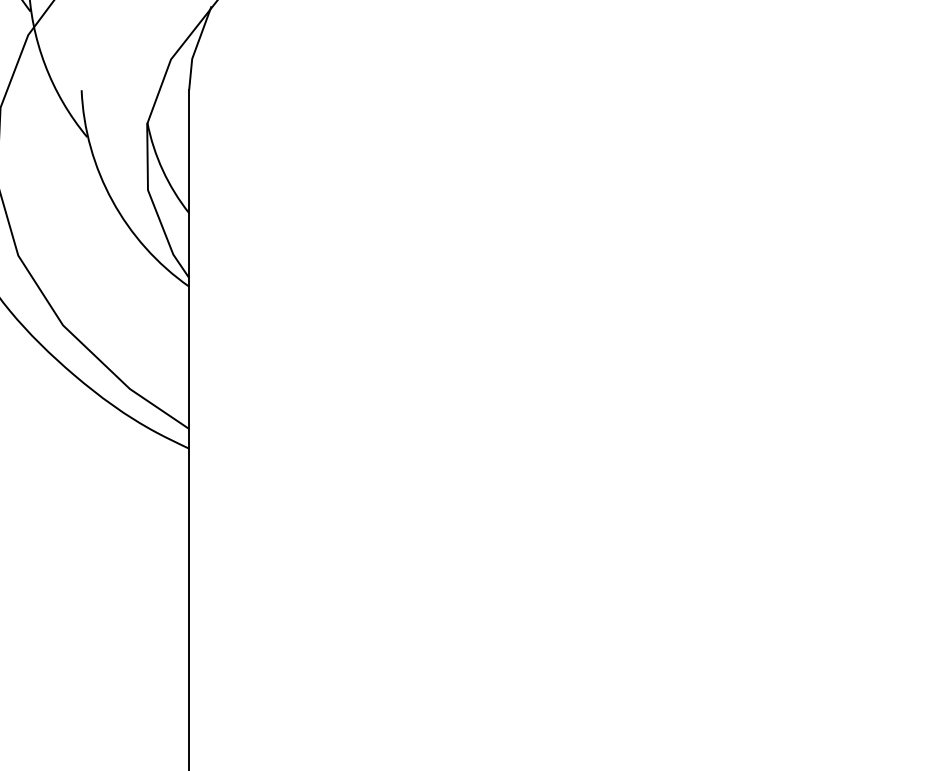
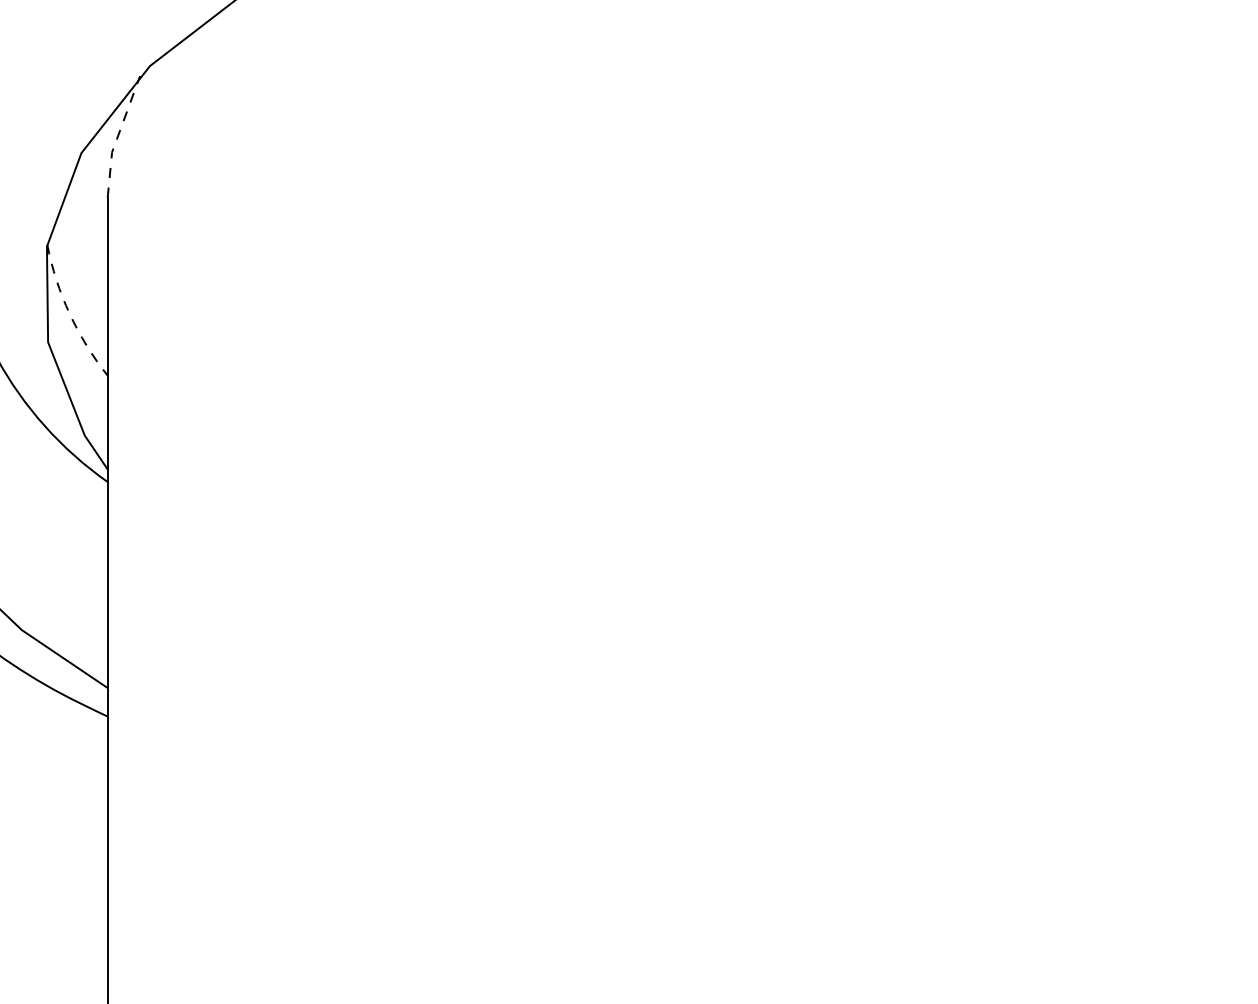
line: (196, 47) -> (118, 135), solid -> dashed
arc: (162, 170) -> (69, 313), solid -> dashed

